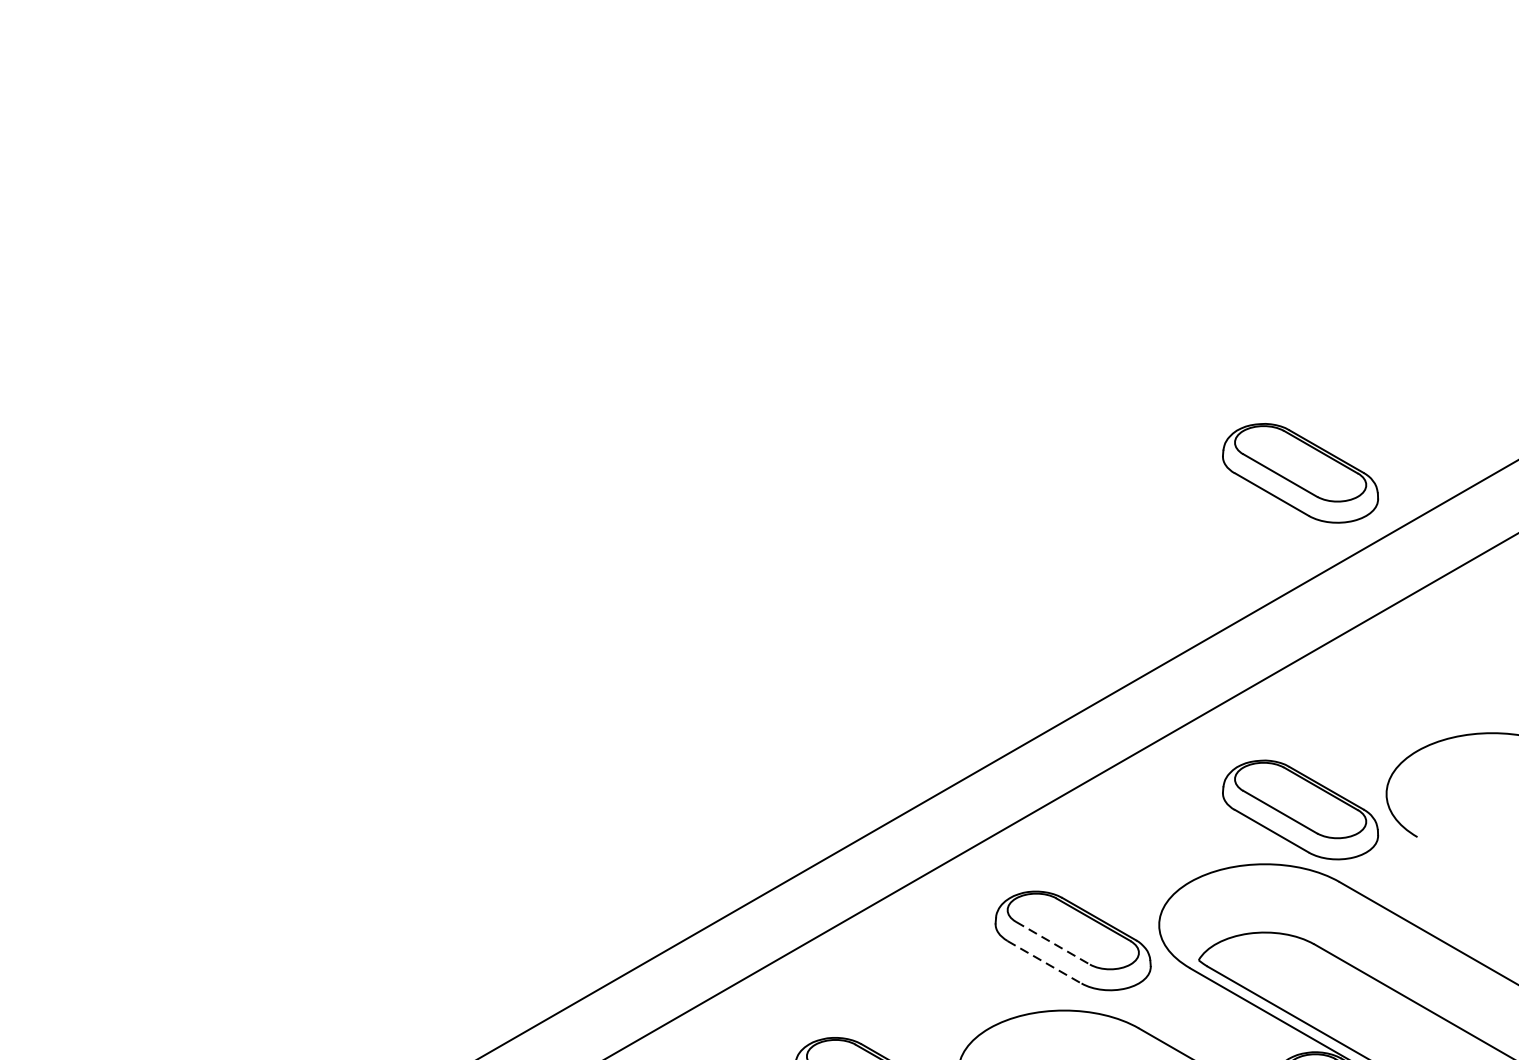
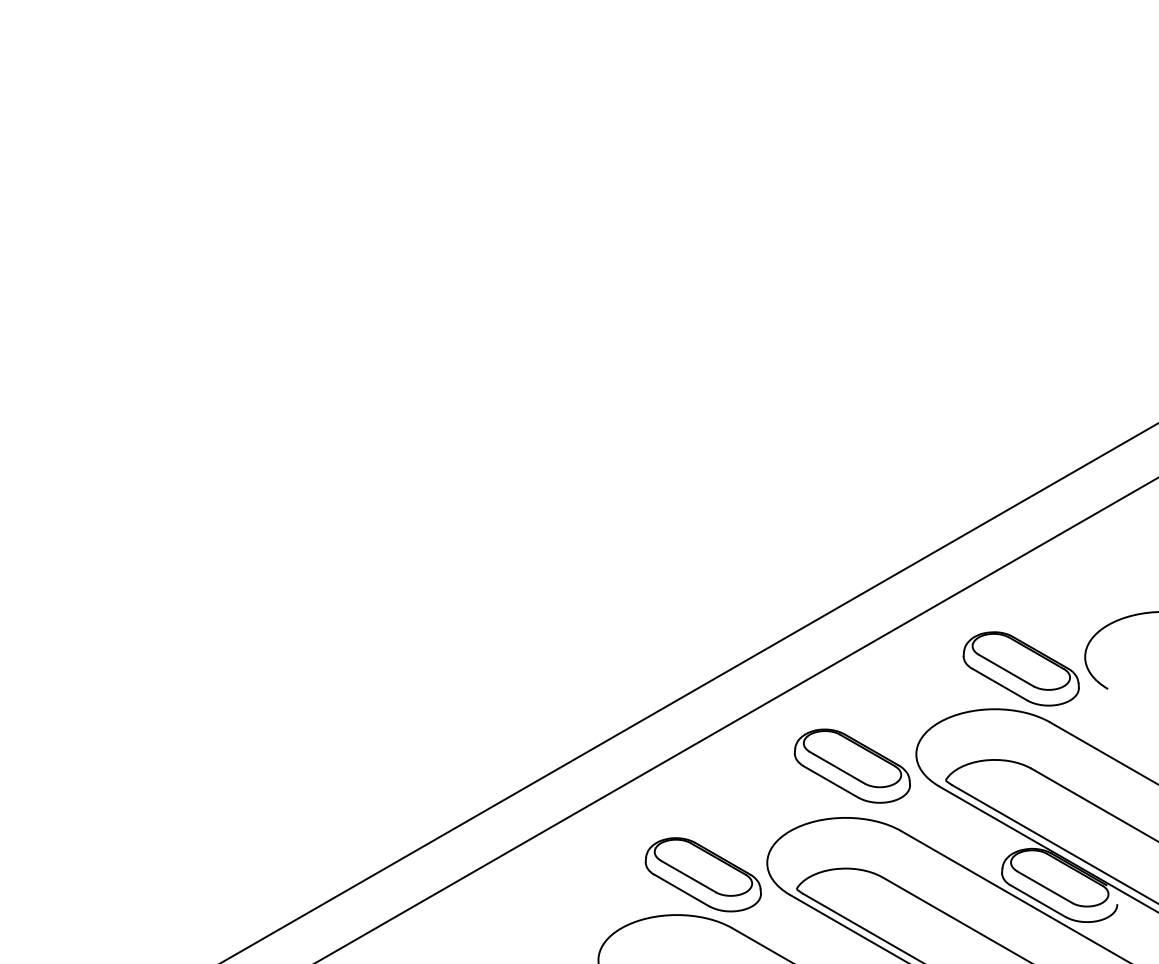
part: (1299, 472) -> (1020, 418), removed
line: (1053, 942) -> (837, 767), dashed -> solid
line: (1044, 961) -> (831, 781), dashed -> solid

